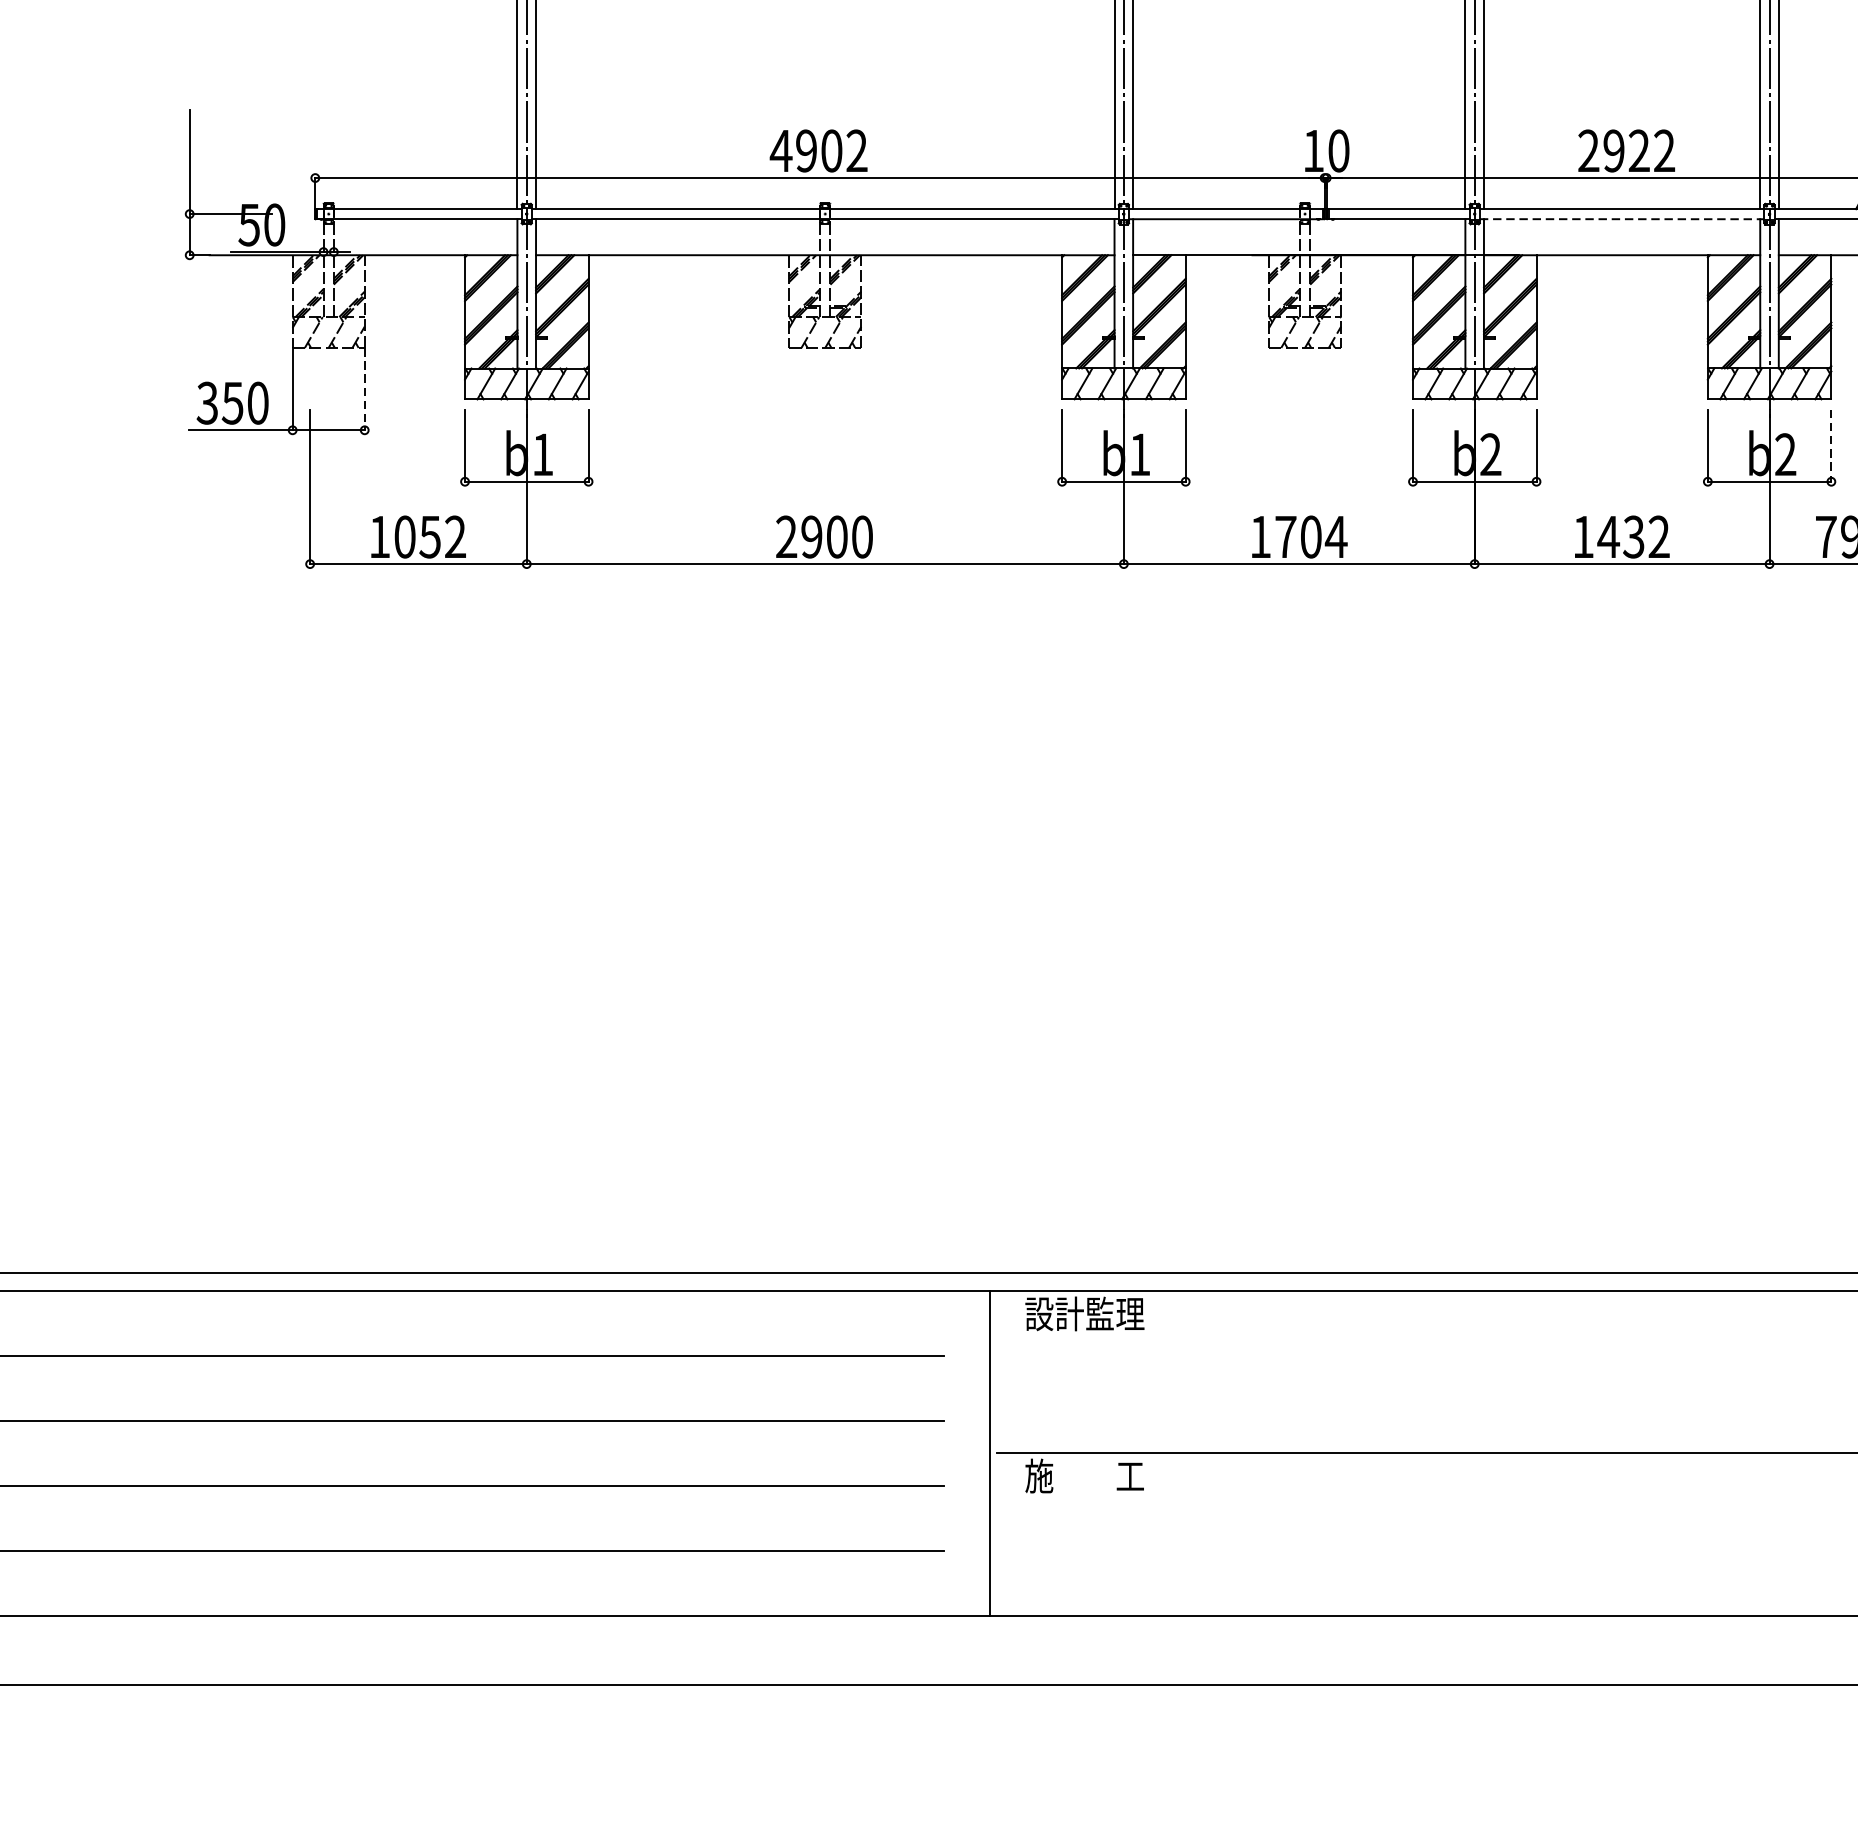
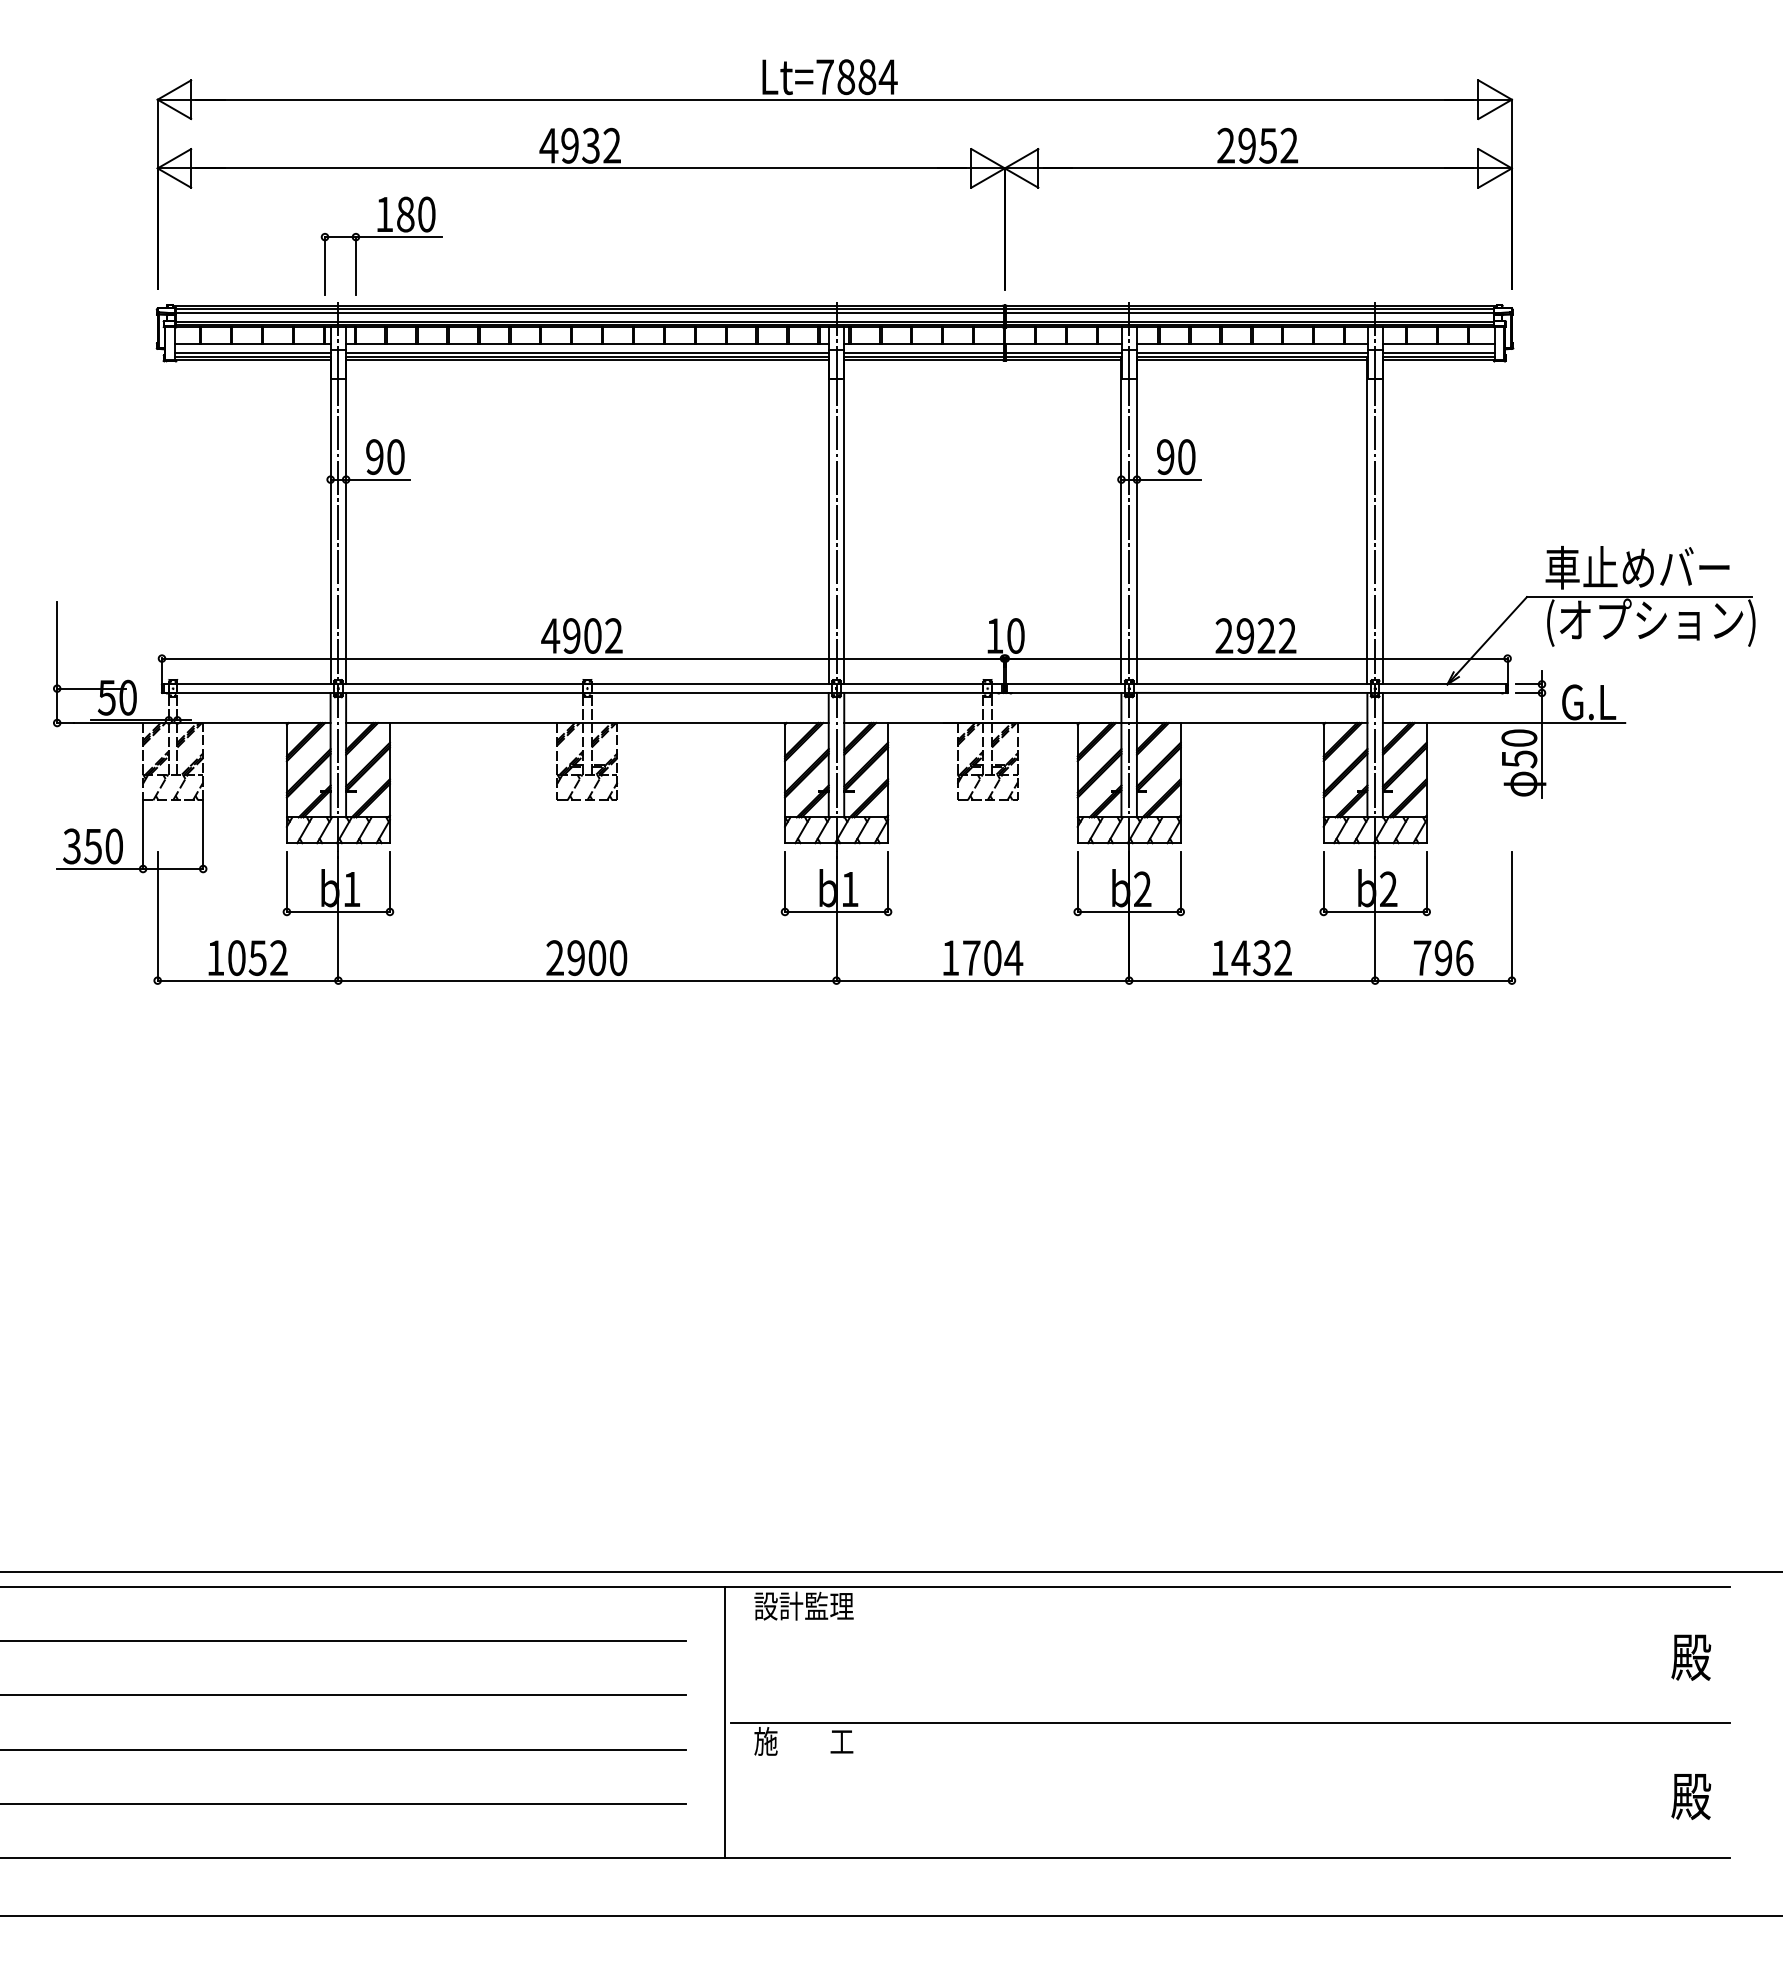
line: (1622, 218) -> (1252, 692), dashed -> solid
line: (365, 390) -> (203, 835), dashed -> solid
line: (1831, 446) -> (1426, 882), dashed -> solid

